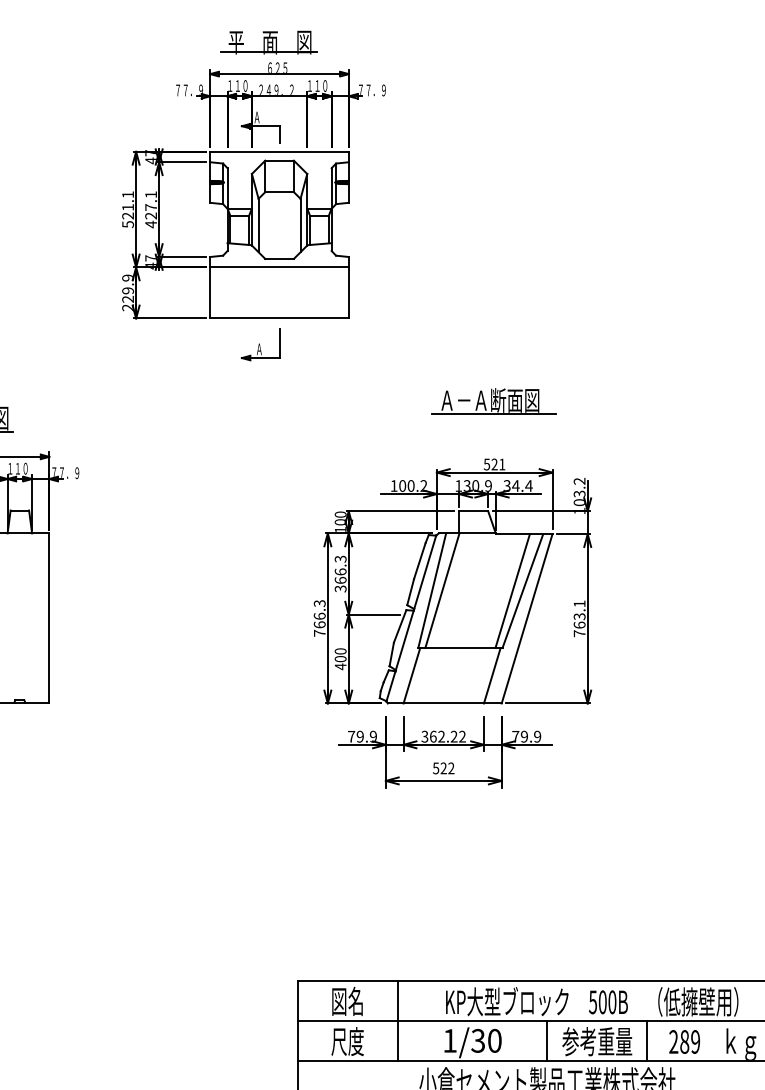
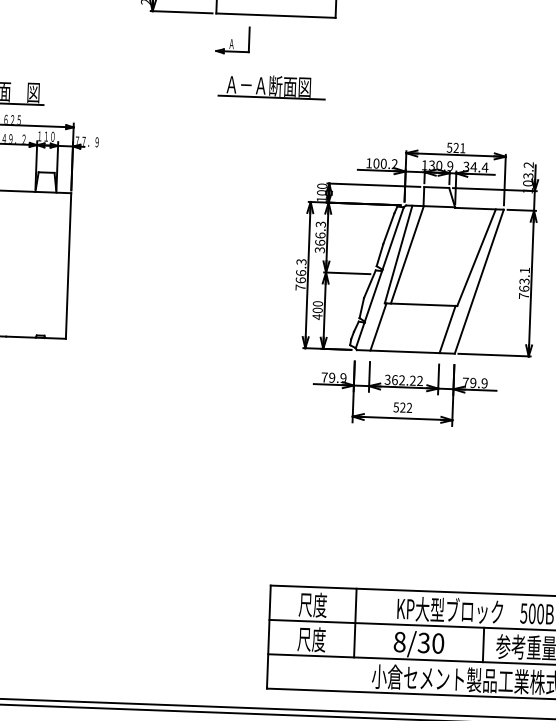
part: (260, 344) -> (232, 39), moved
part: (493, 401) -> (271, 86), moved
line: (512, 591) -> (467, 257), removed
text: (347, 1001) -> (312, 605), 図名 -> 尺度
text: (449, 1040) -> (399, 641), 1/30 -> 8/30

